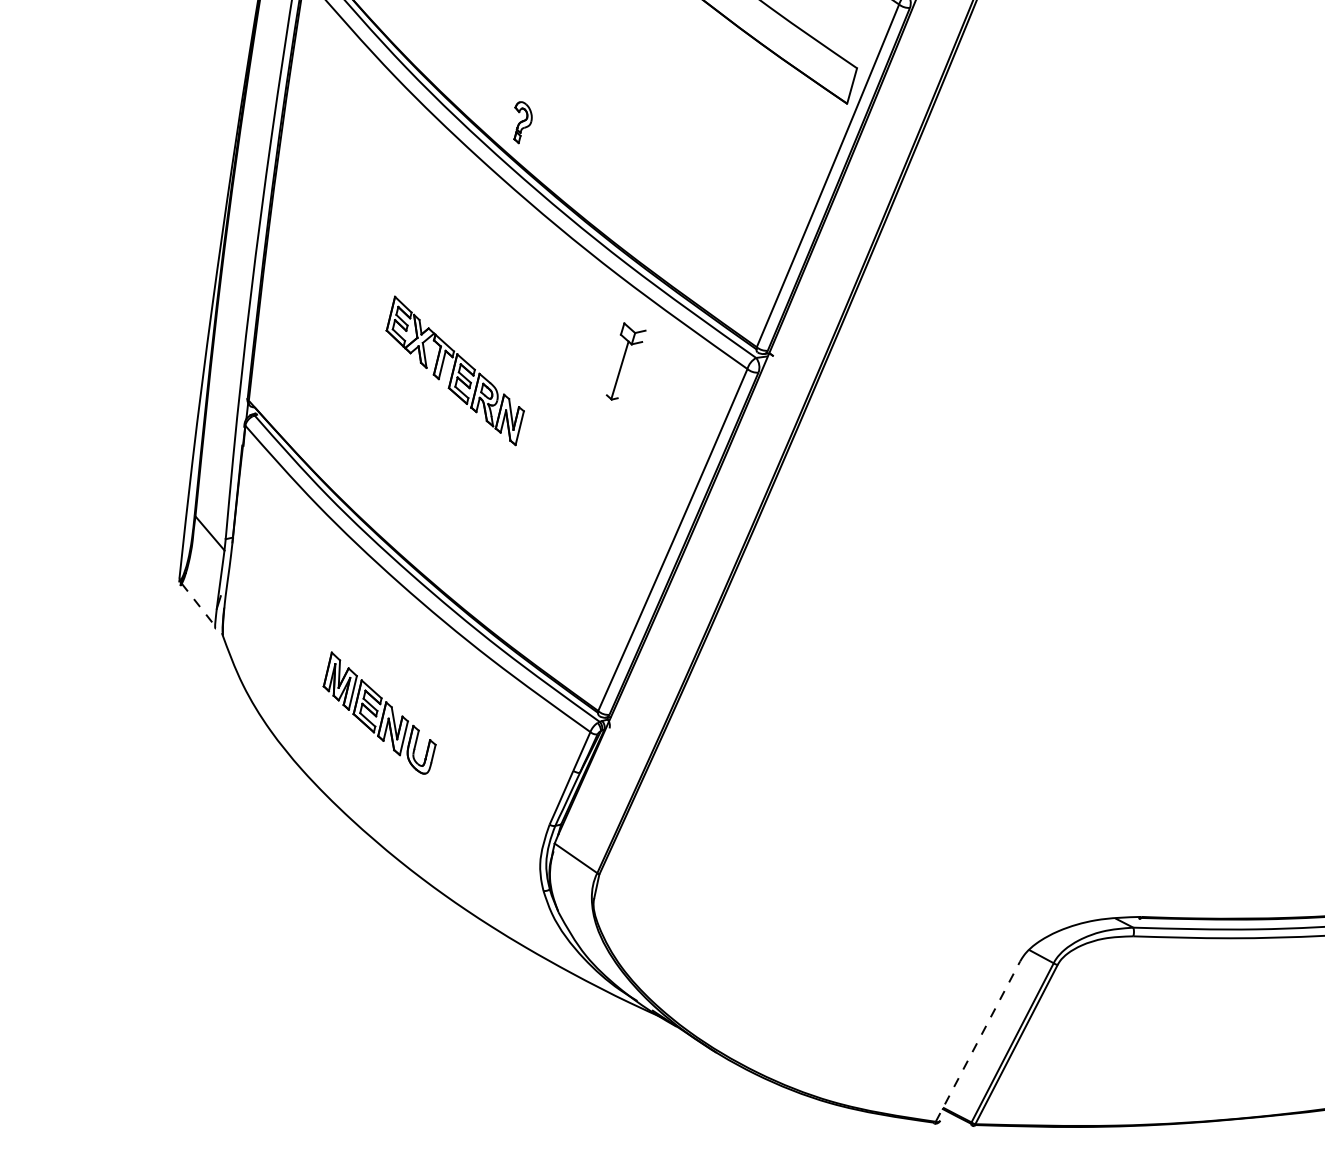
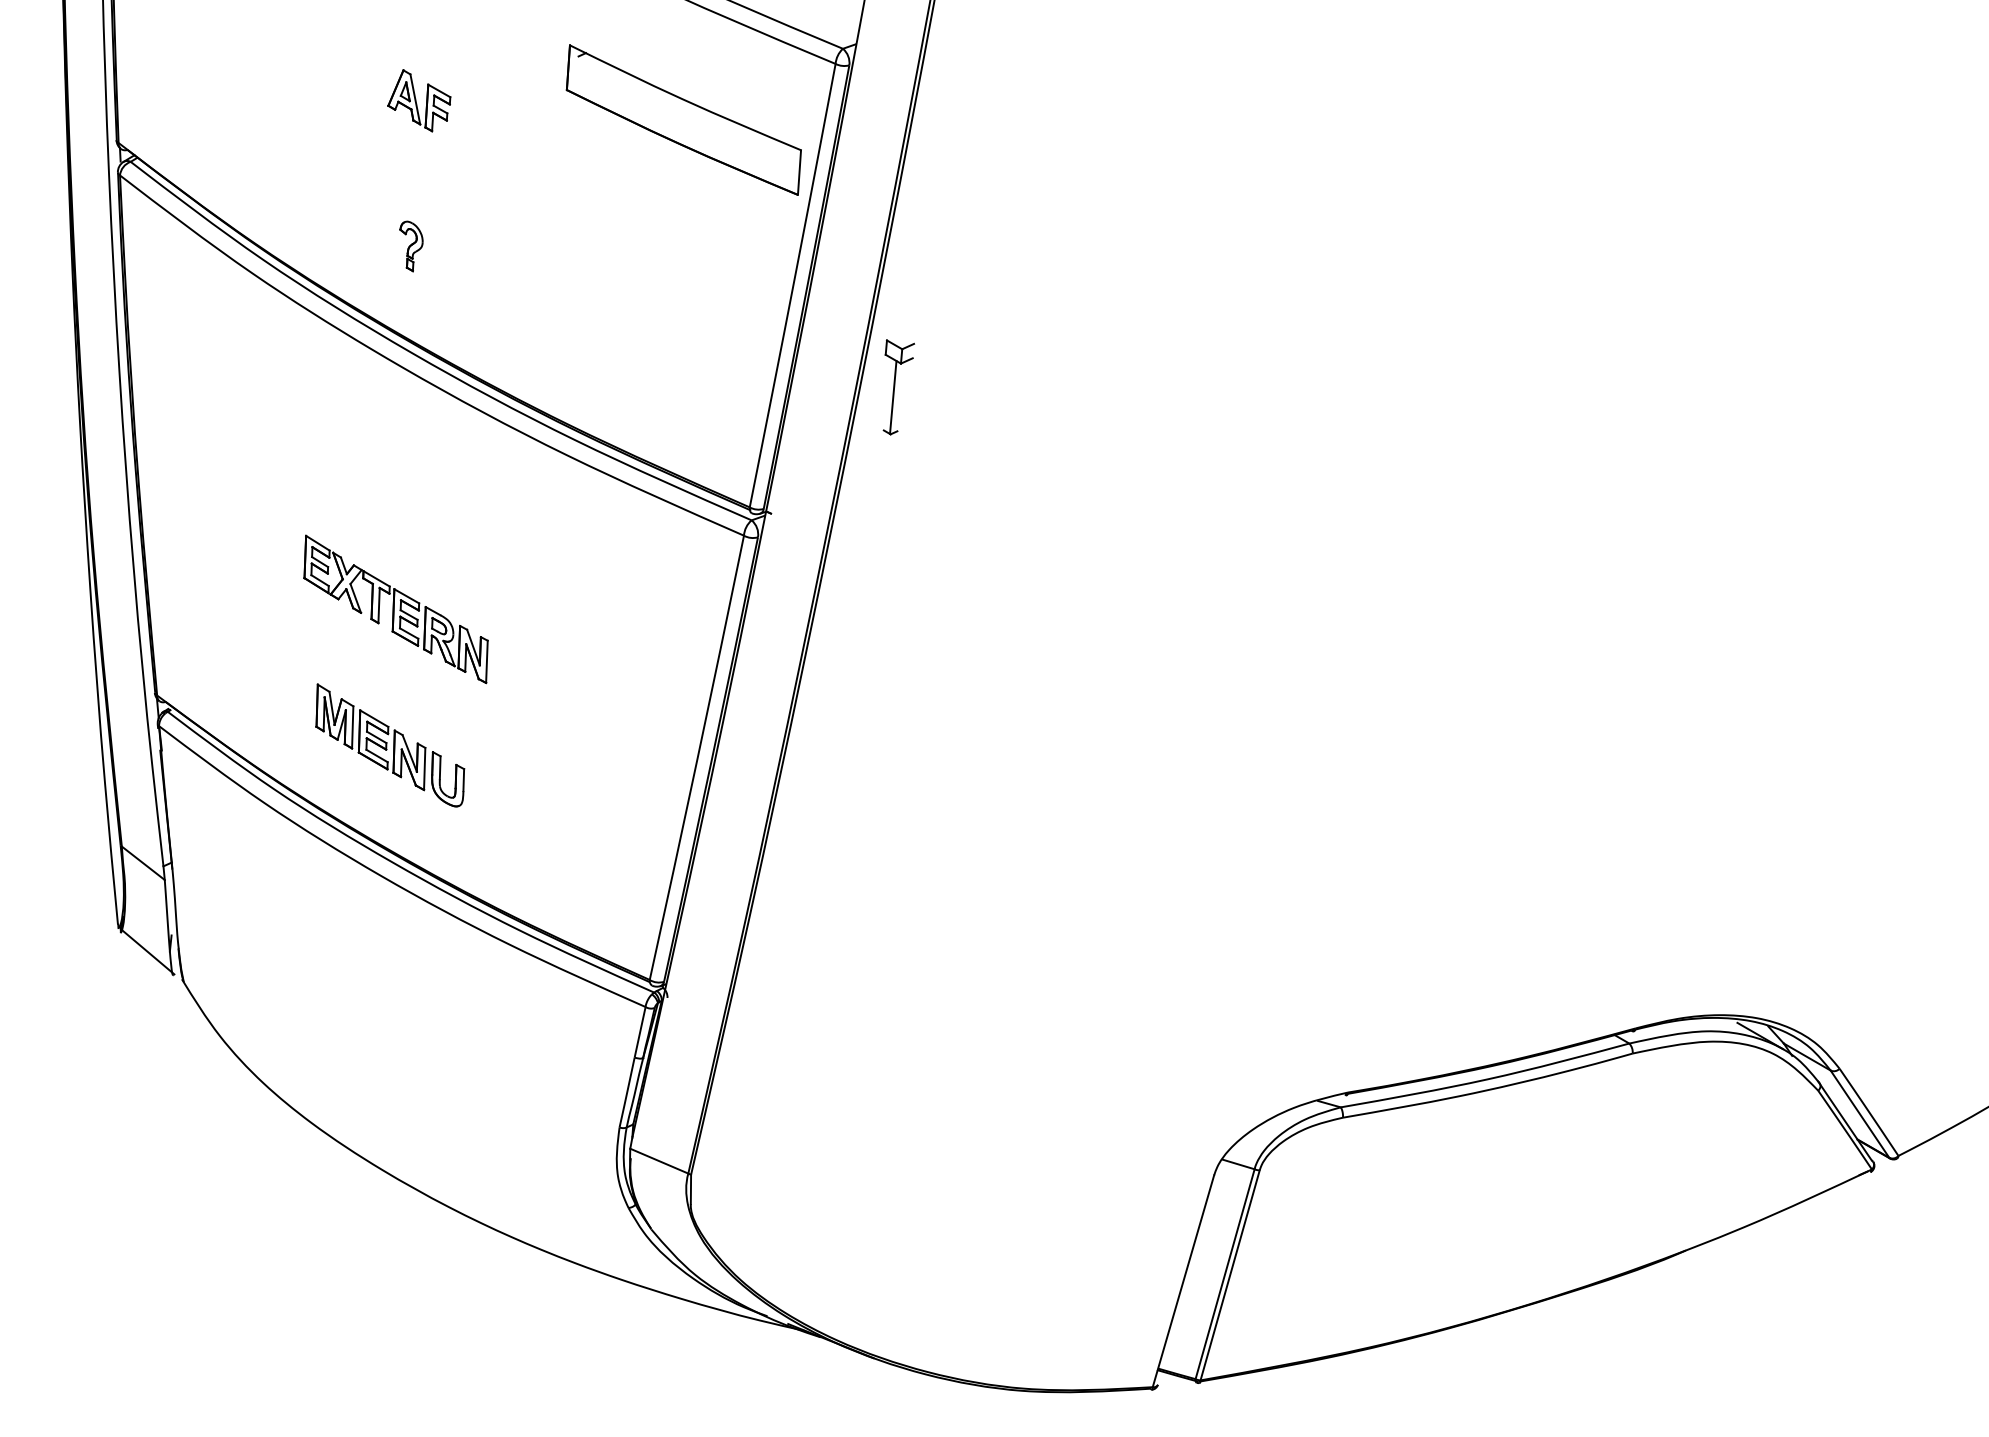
part: (521, 122) -> (411, 246), moved
part: (625, 363) -> (898, 387), moved
line: (199, 606) -> (148, 952), dashed -> solid
part: (380, 713) -> (390, 745), moved
line: (978, 1040) -> (1183, 1280), dashed -> solid

